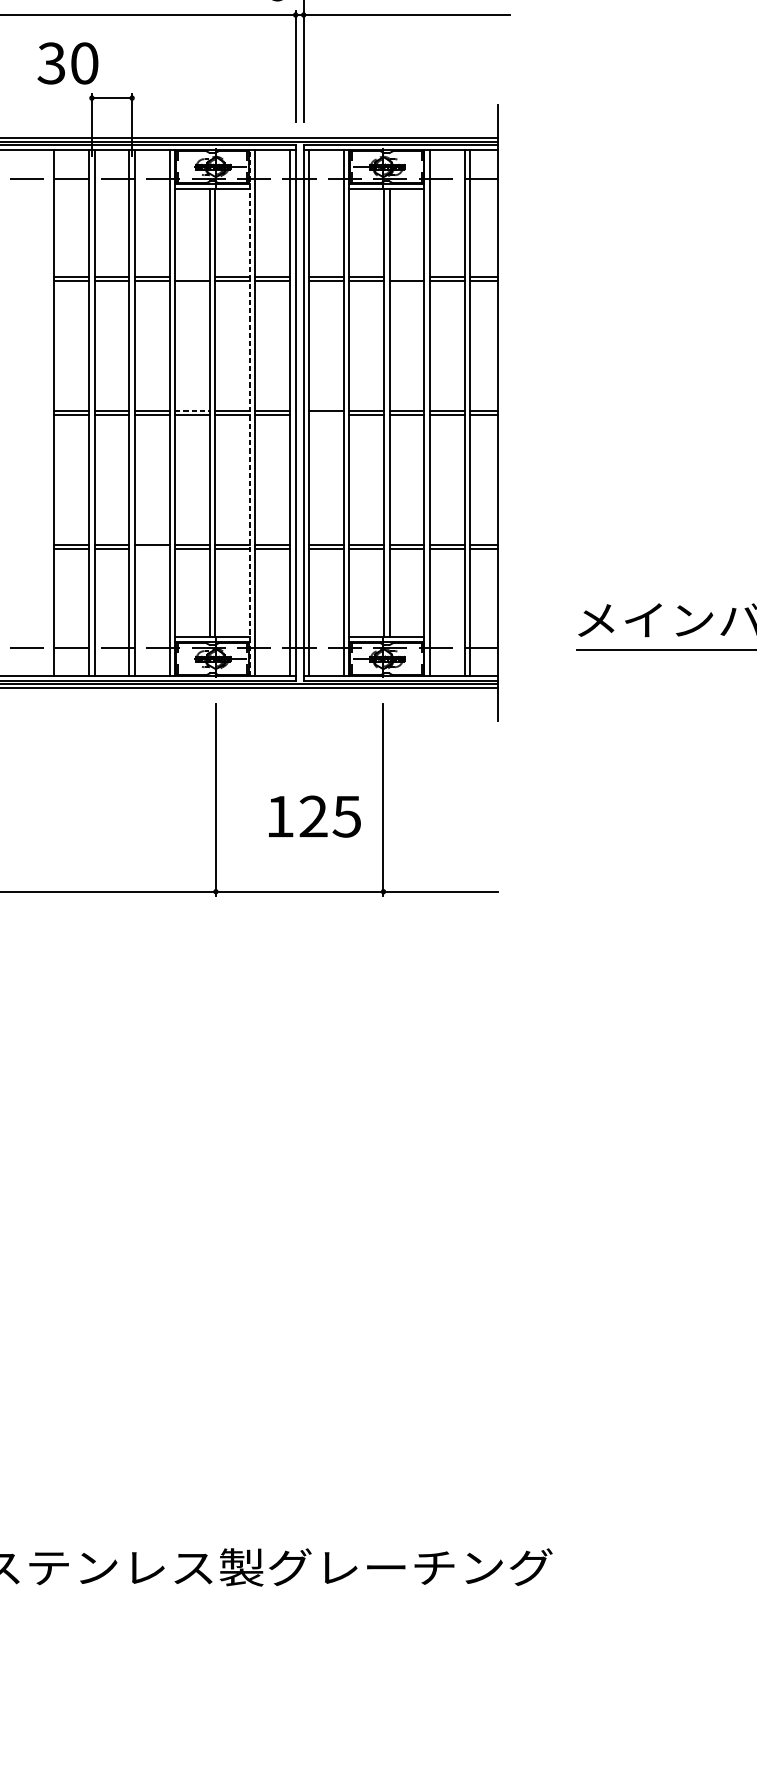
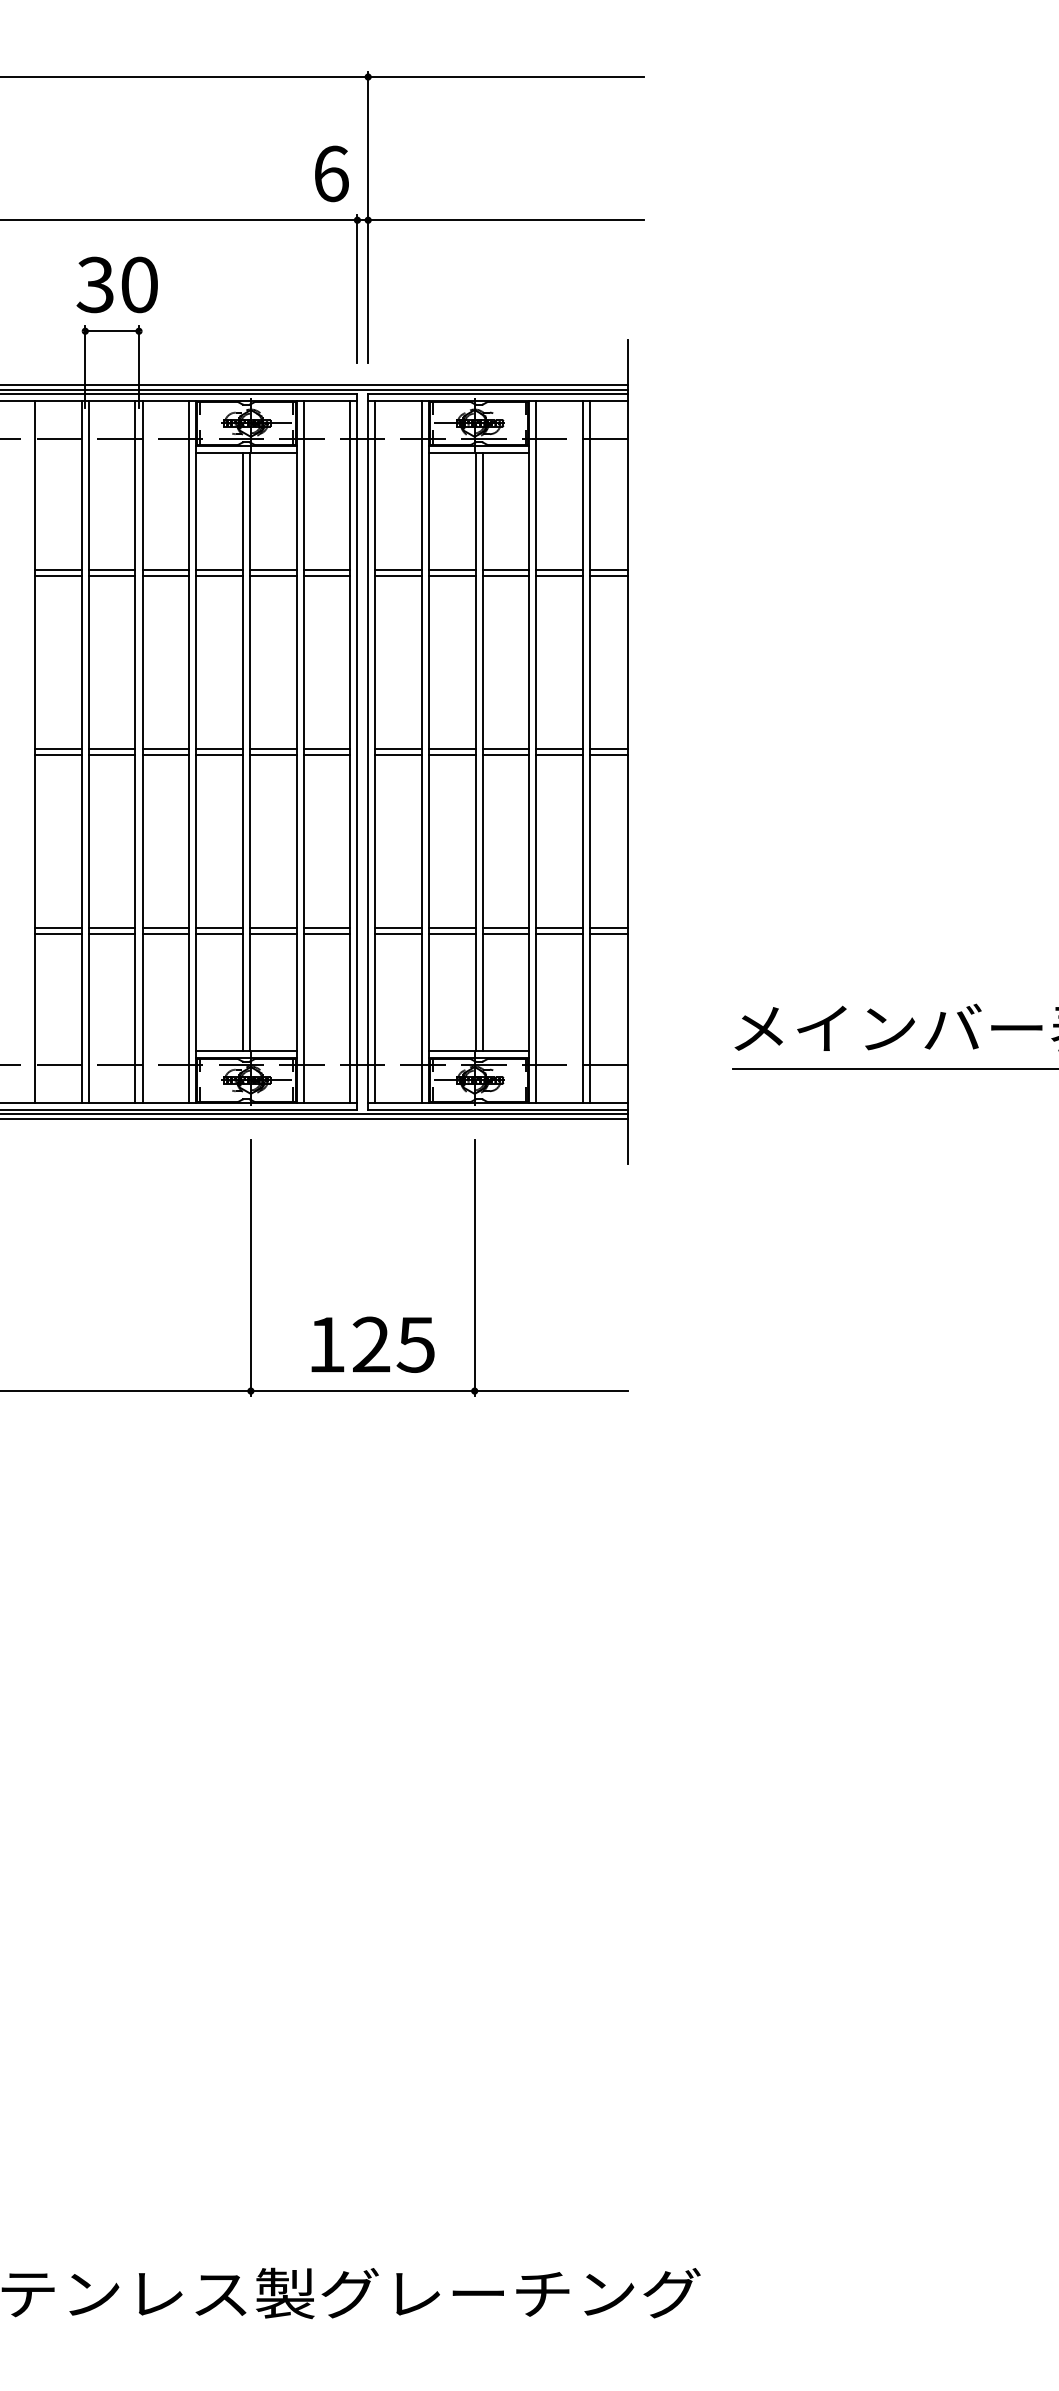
text: (67, 63) -> (116, 284), moved
line: (192, 277) -> (219, 570), added
line: (406, 277) -> (505, 570), added
line: (193, 411) -> (220, 749), dashed -> solid
line: (250, 412) -> (296, 751), dashed -> solid
line: (326, 415) -> (398, 754), added
line: (151, 549) -> (165, 933), added
text: (314, 816) -> (372, 1344), moved

